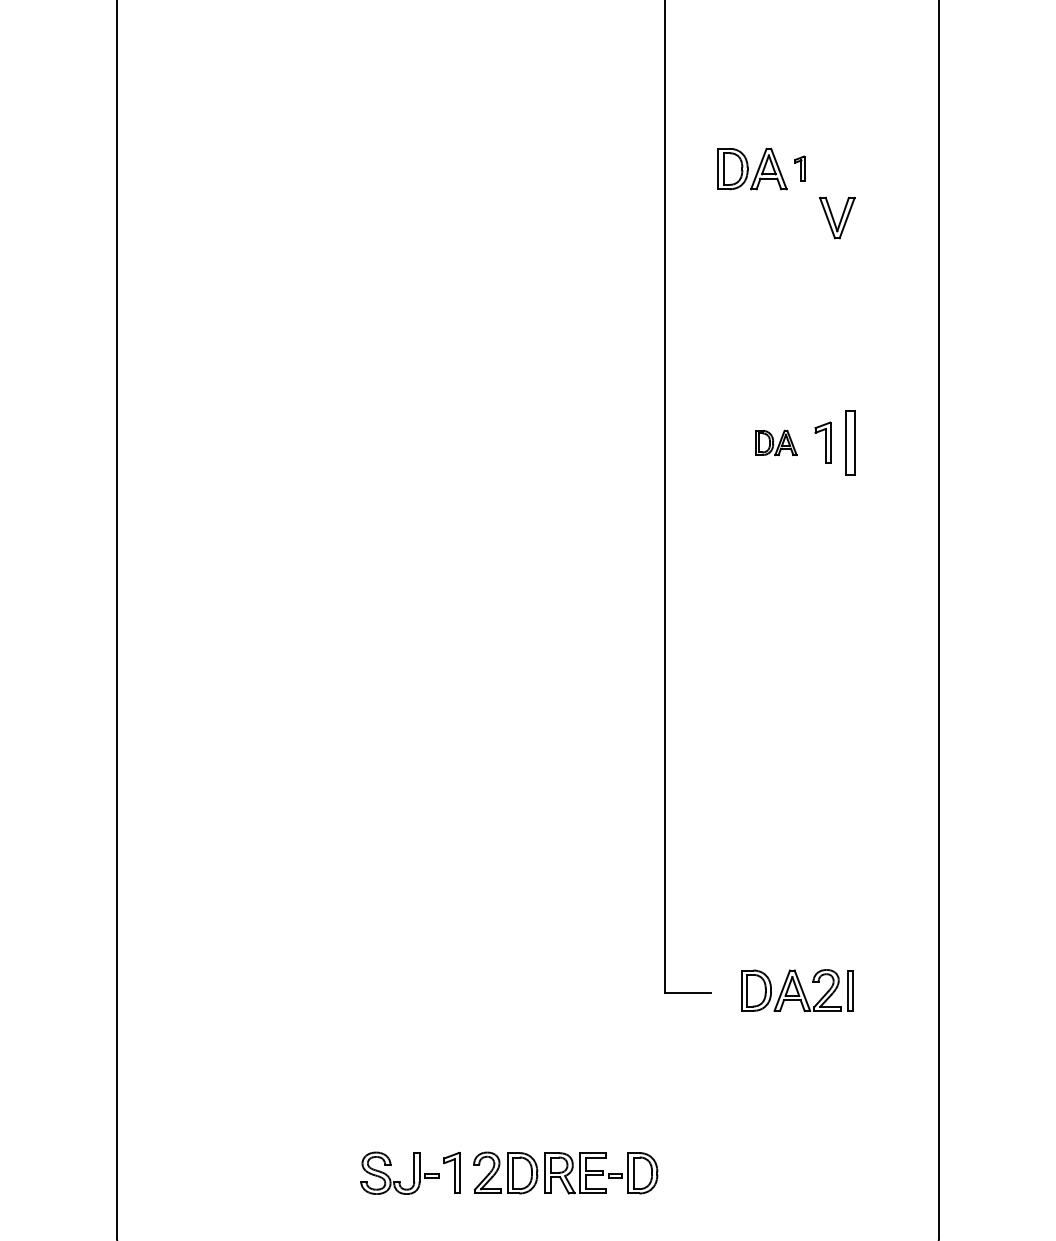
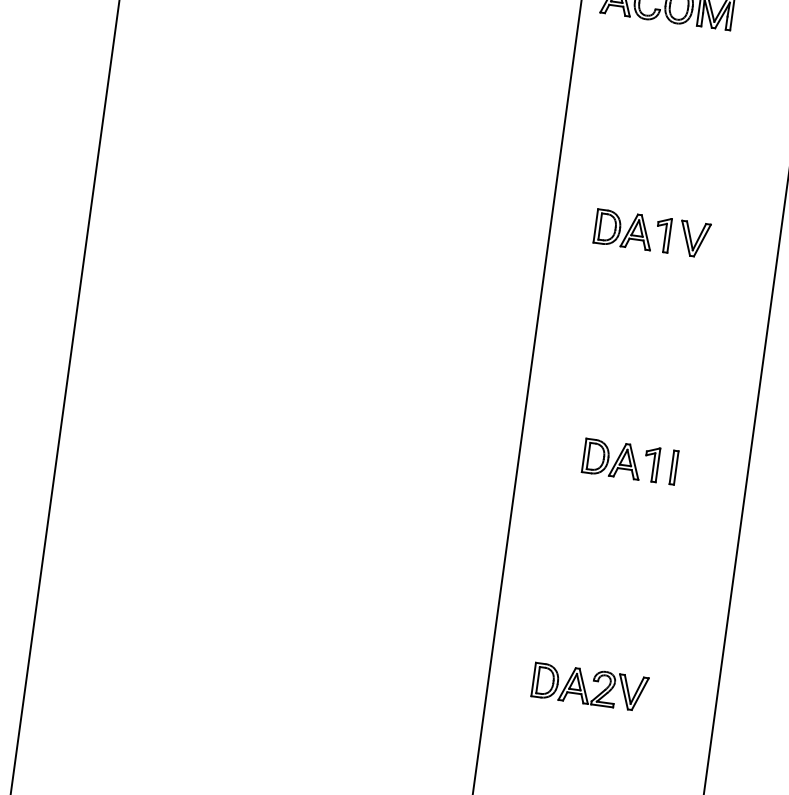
part: (799, 168) -> (662, 234), size x1.67
part: (837, 217) -> (694, 238), moved
part: (776, 442) -> (612, 458), size x1.67
part: (850, 442) -> (674, 467), size x0.62
part: (780, 717) -> (584, 687), added

